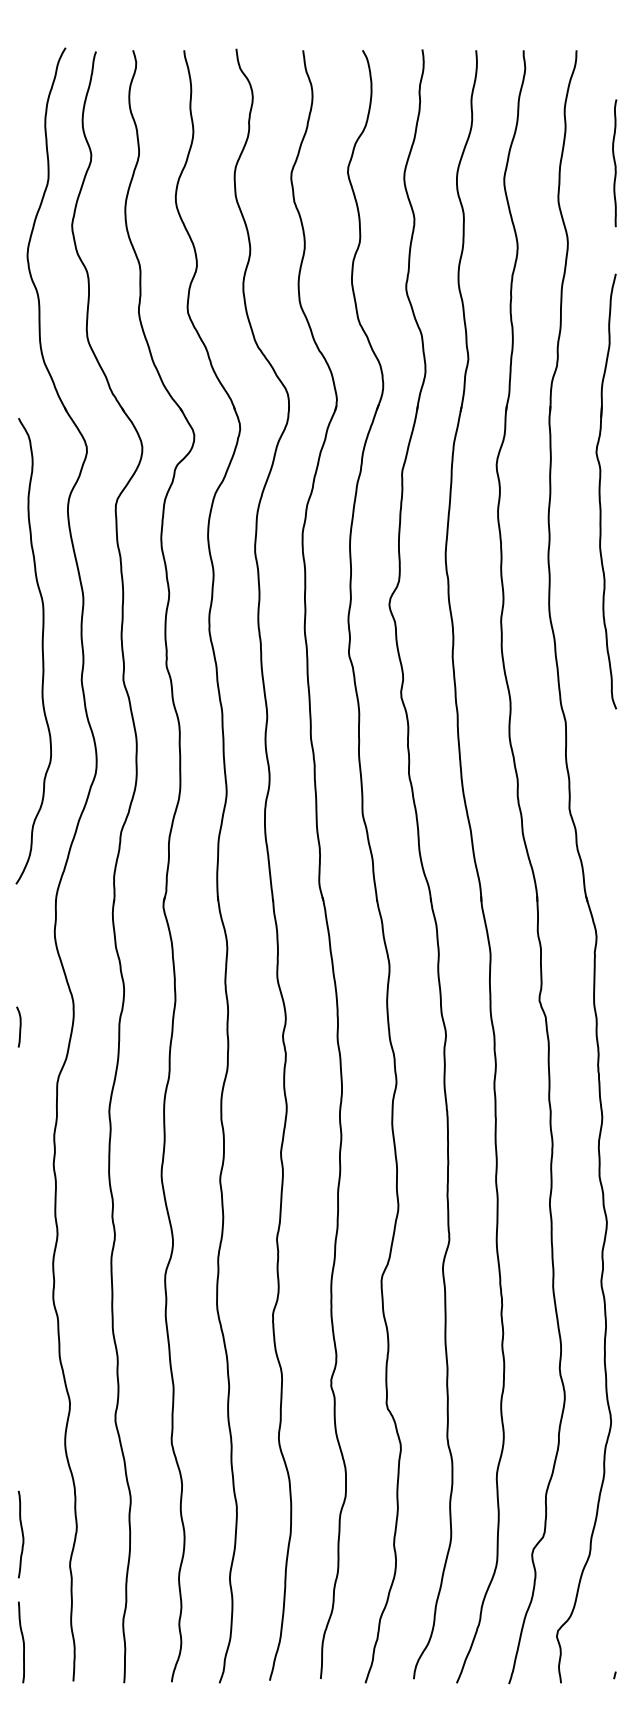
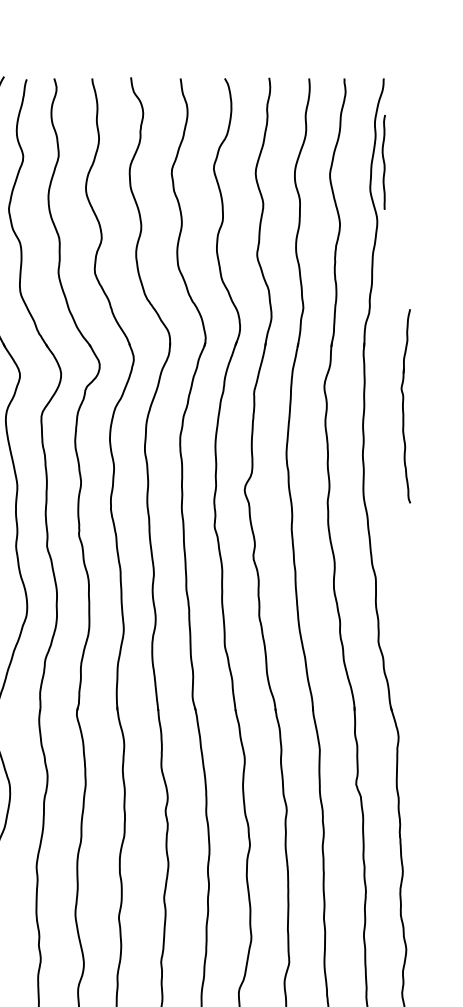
curve: (614, 163) -> (383, 162), moved
part: (606, 491) -> (406, 406), size x0.6

